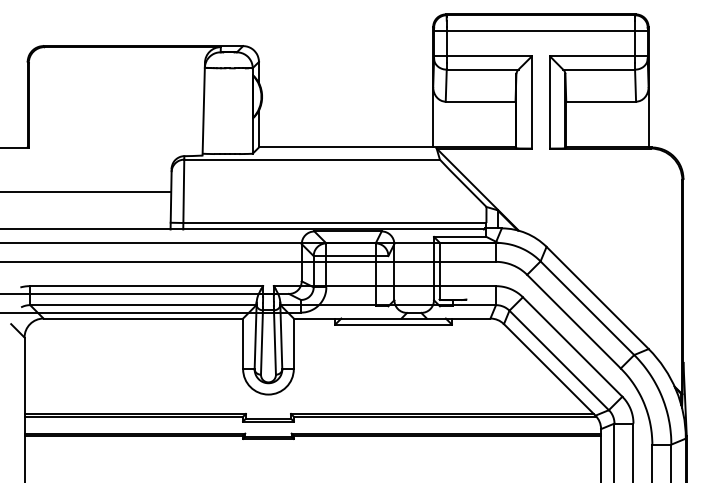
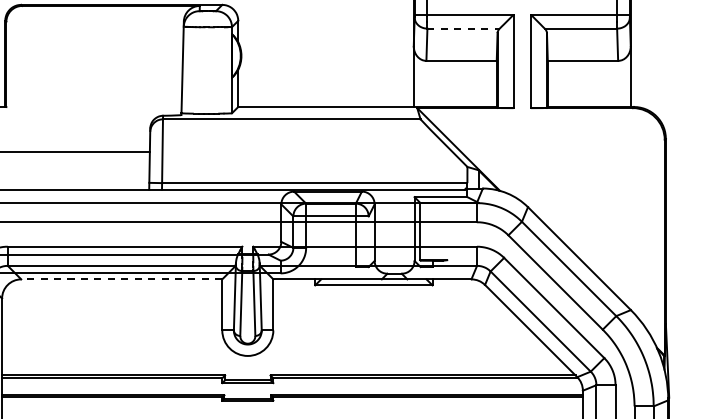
line: (482, 69) -> (463, 28), solid -> dashed
line: (143, 318) -> (121, 279), solid -> dashed

